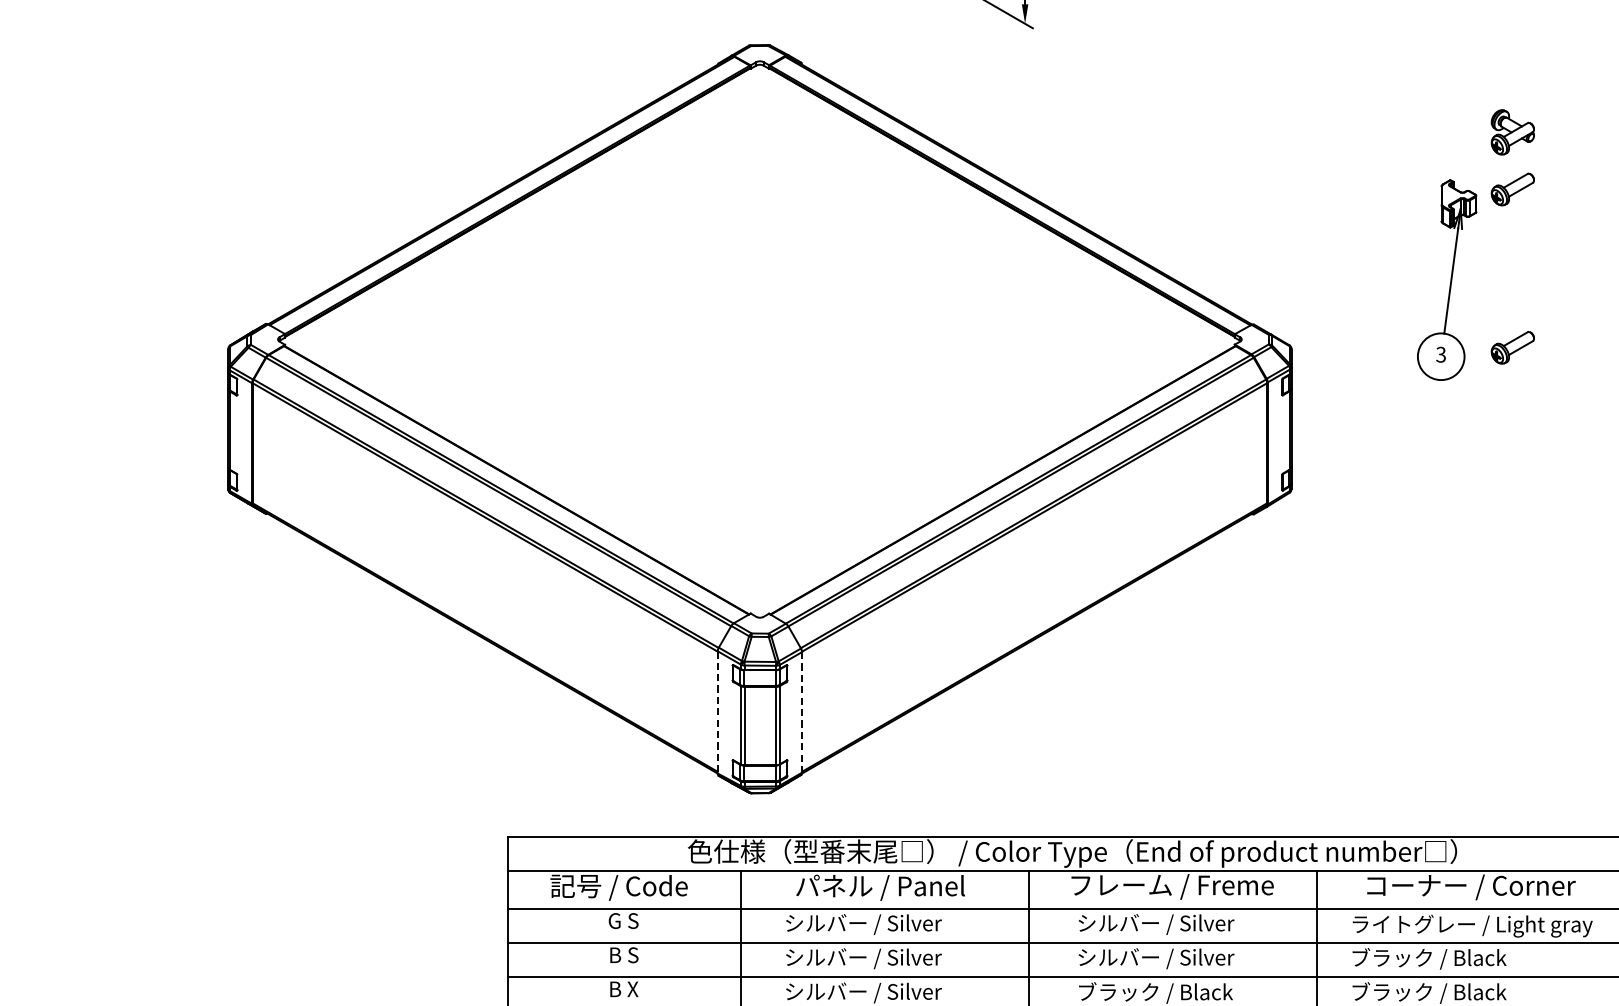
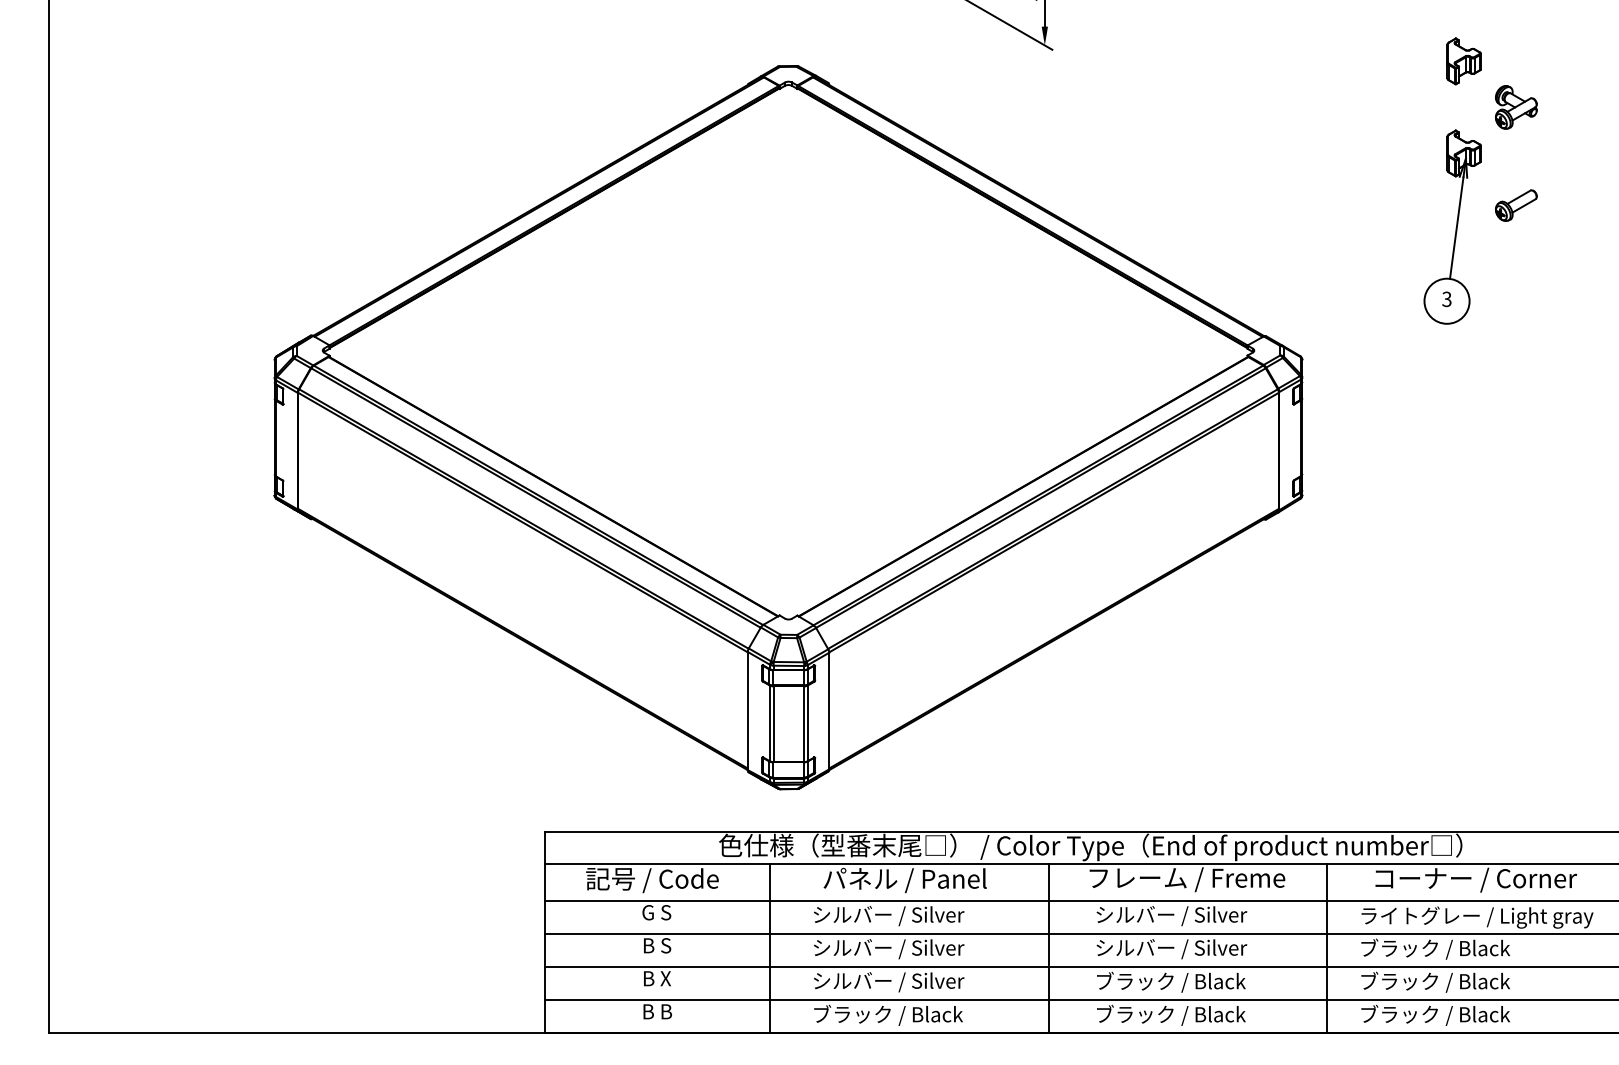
part: (1458, 40) -> (1463, 61), added
part: (1513, 132) -> (1516, 107), moved
part: (1446, 279) -> (1452, 226), moved
part: (1513, 347) -> (1516, 358), removed
line: (717, 712) -> (747, 711), dashed -> solid
line: (802, 712) -> (829, 711), dashed -> solid

